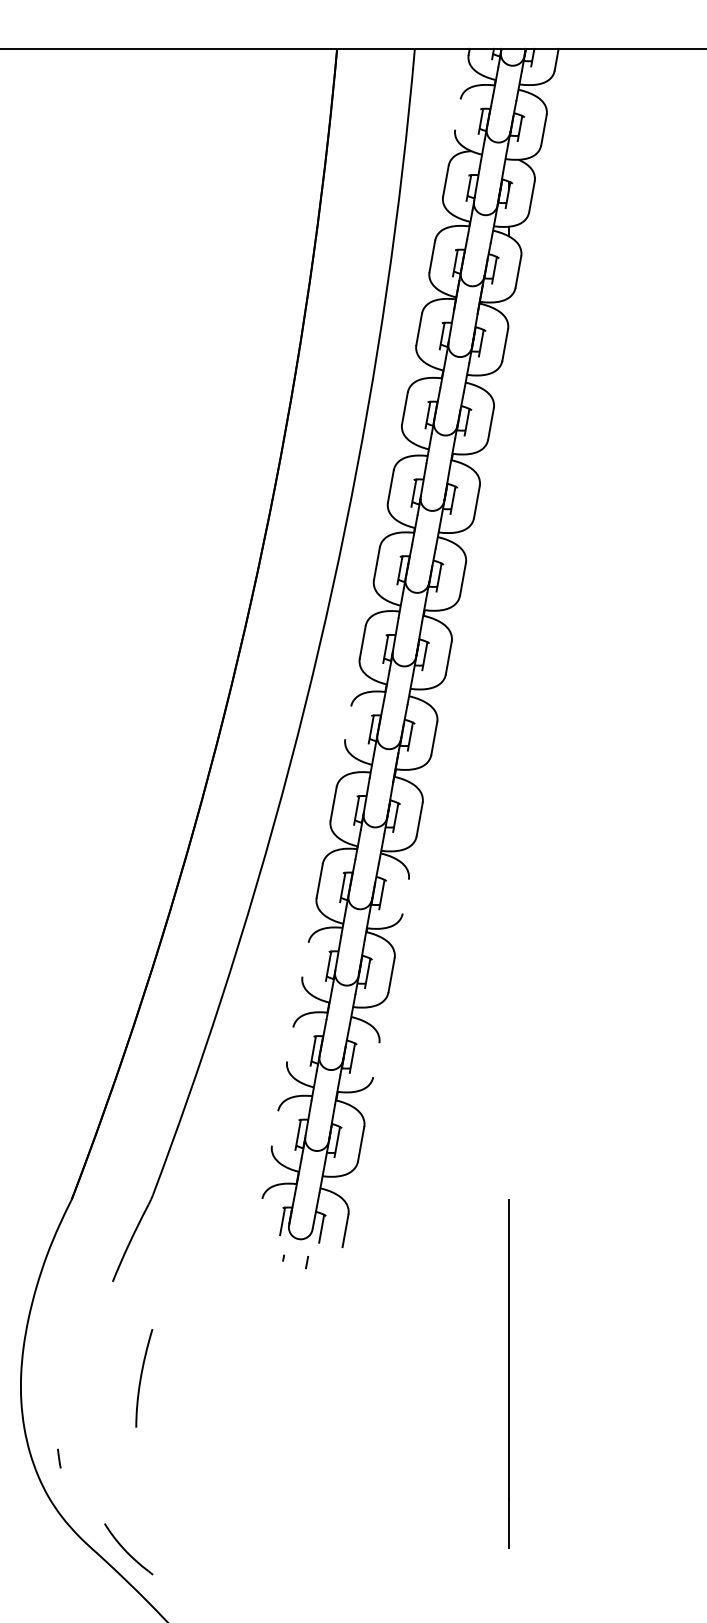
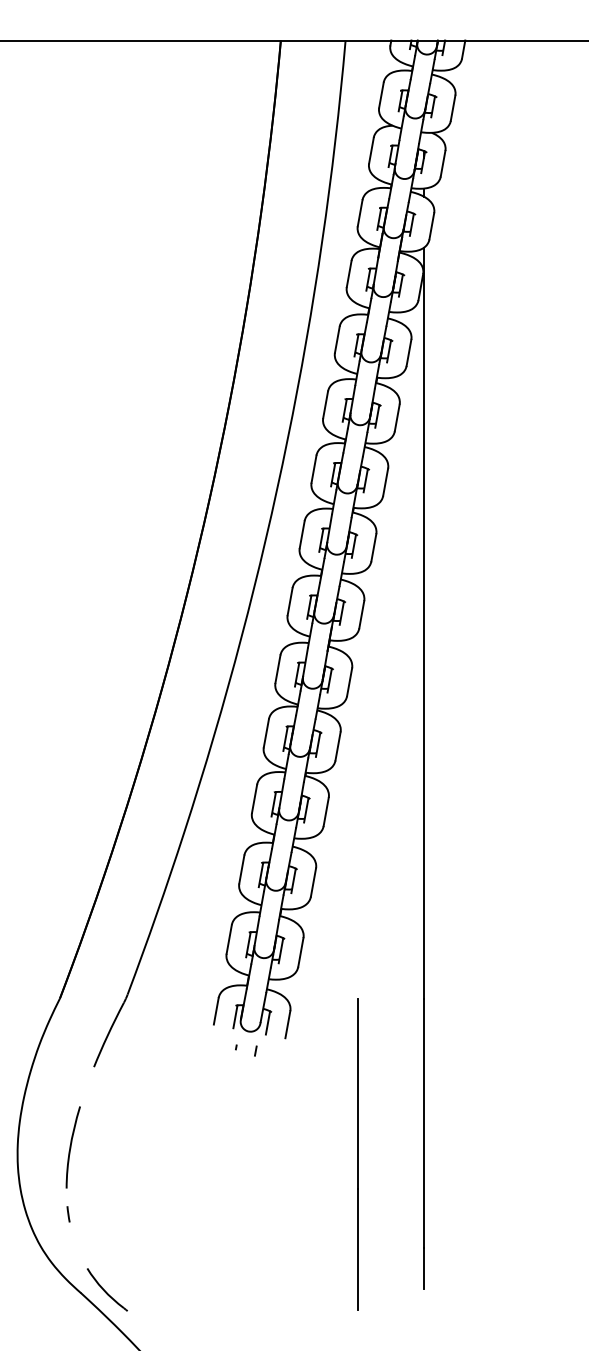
line: (457, 113) -> (381, 94), added
line: (347, 722) -> (289, 601), added
line: (509, 747) -> (424, 622), added
line: (405, 896) -> (337, 746), added
line: (305, 959) -> (254, 798), added
line: (289, 1044) -> (241, 869), added
line: (376, 1060) -> (313, 882), added
line: (274, 1128) -> (228, 939), added
line: (258, 1215) -> (215, 1011), added
curve: (142, 1378) -> (71, 1147), moved
line: (429, 1386) -> (357, 1154), added
line: (59, 1458) -> (68, 1214), moved

